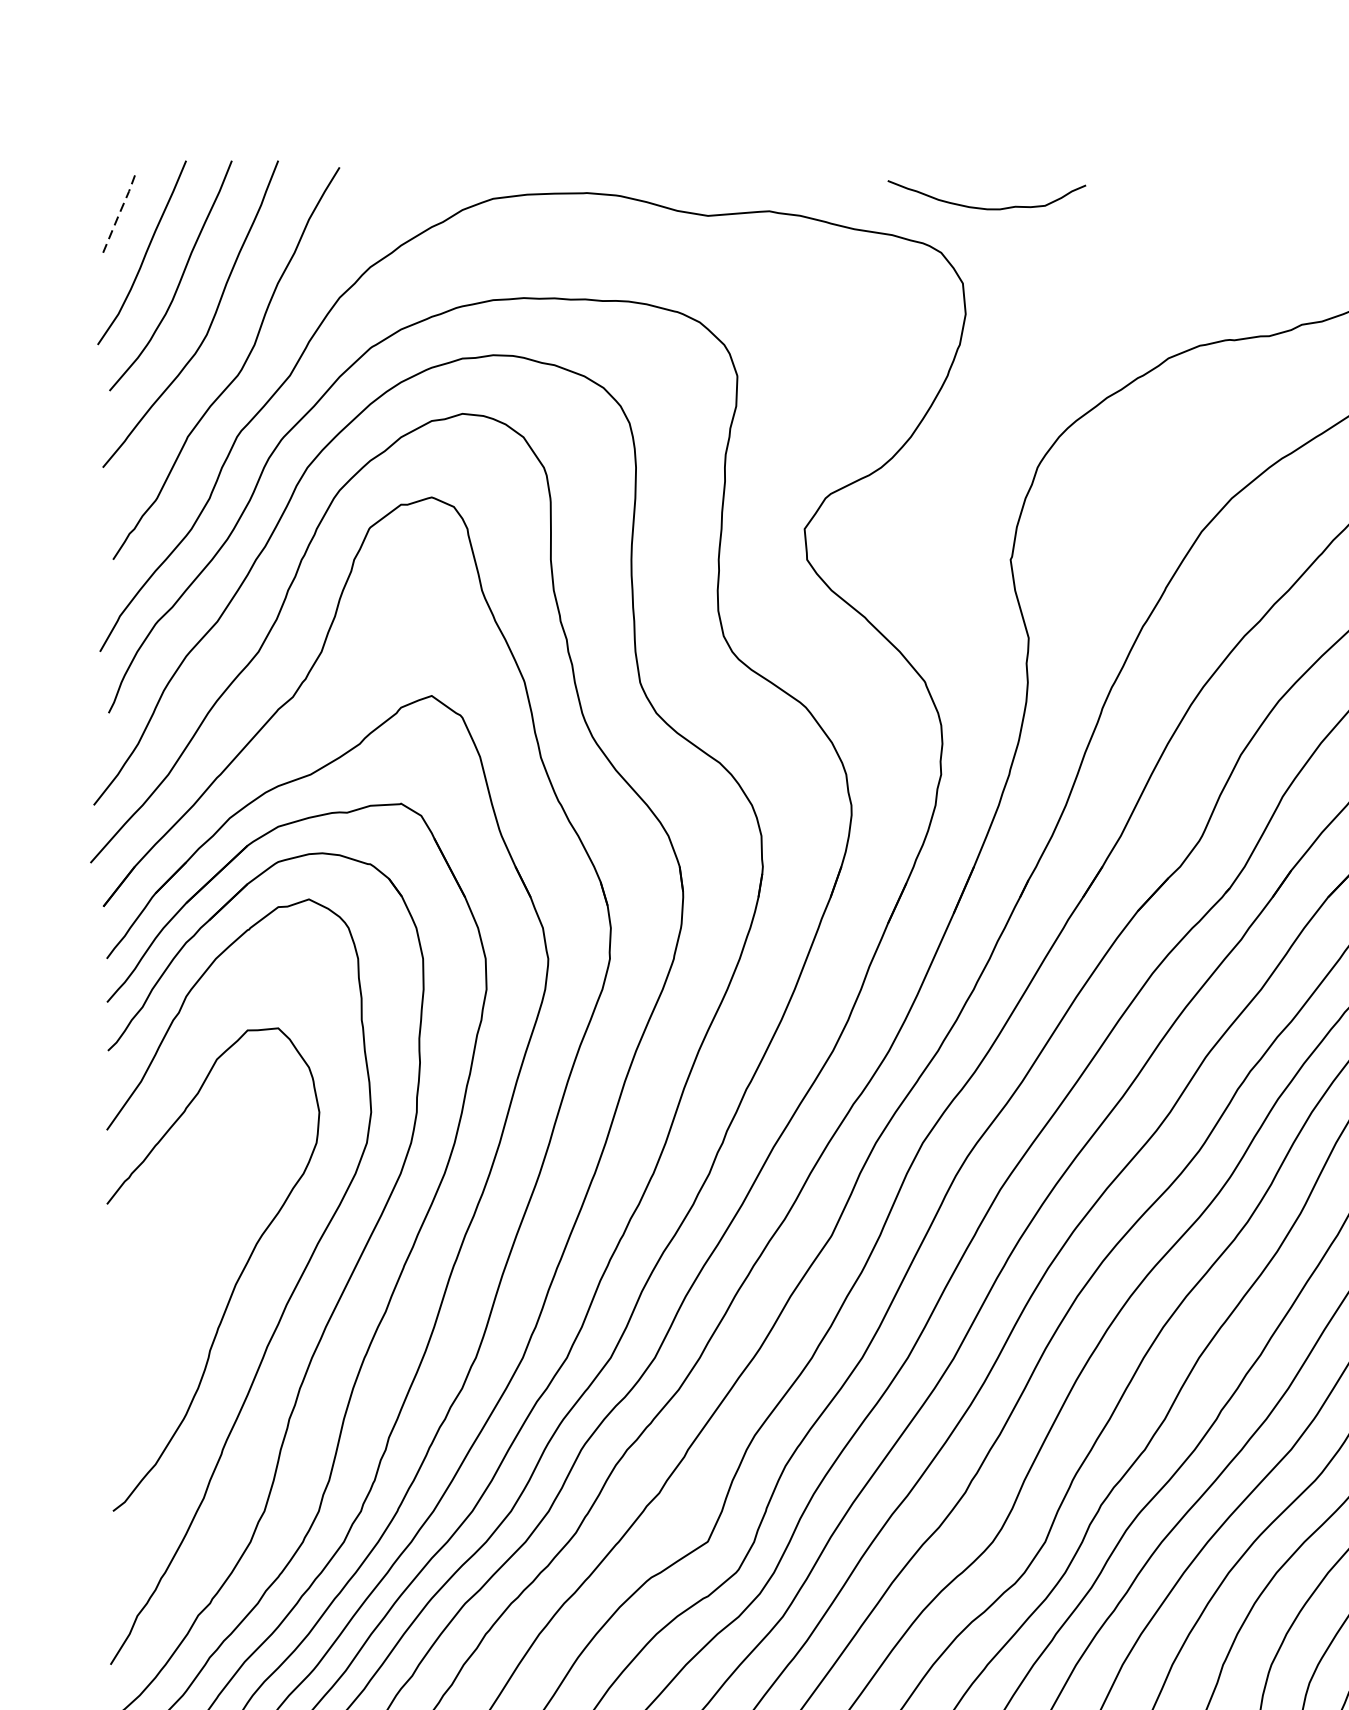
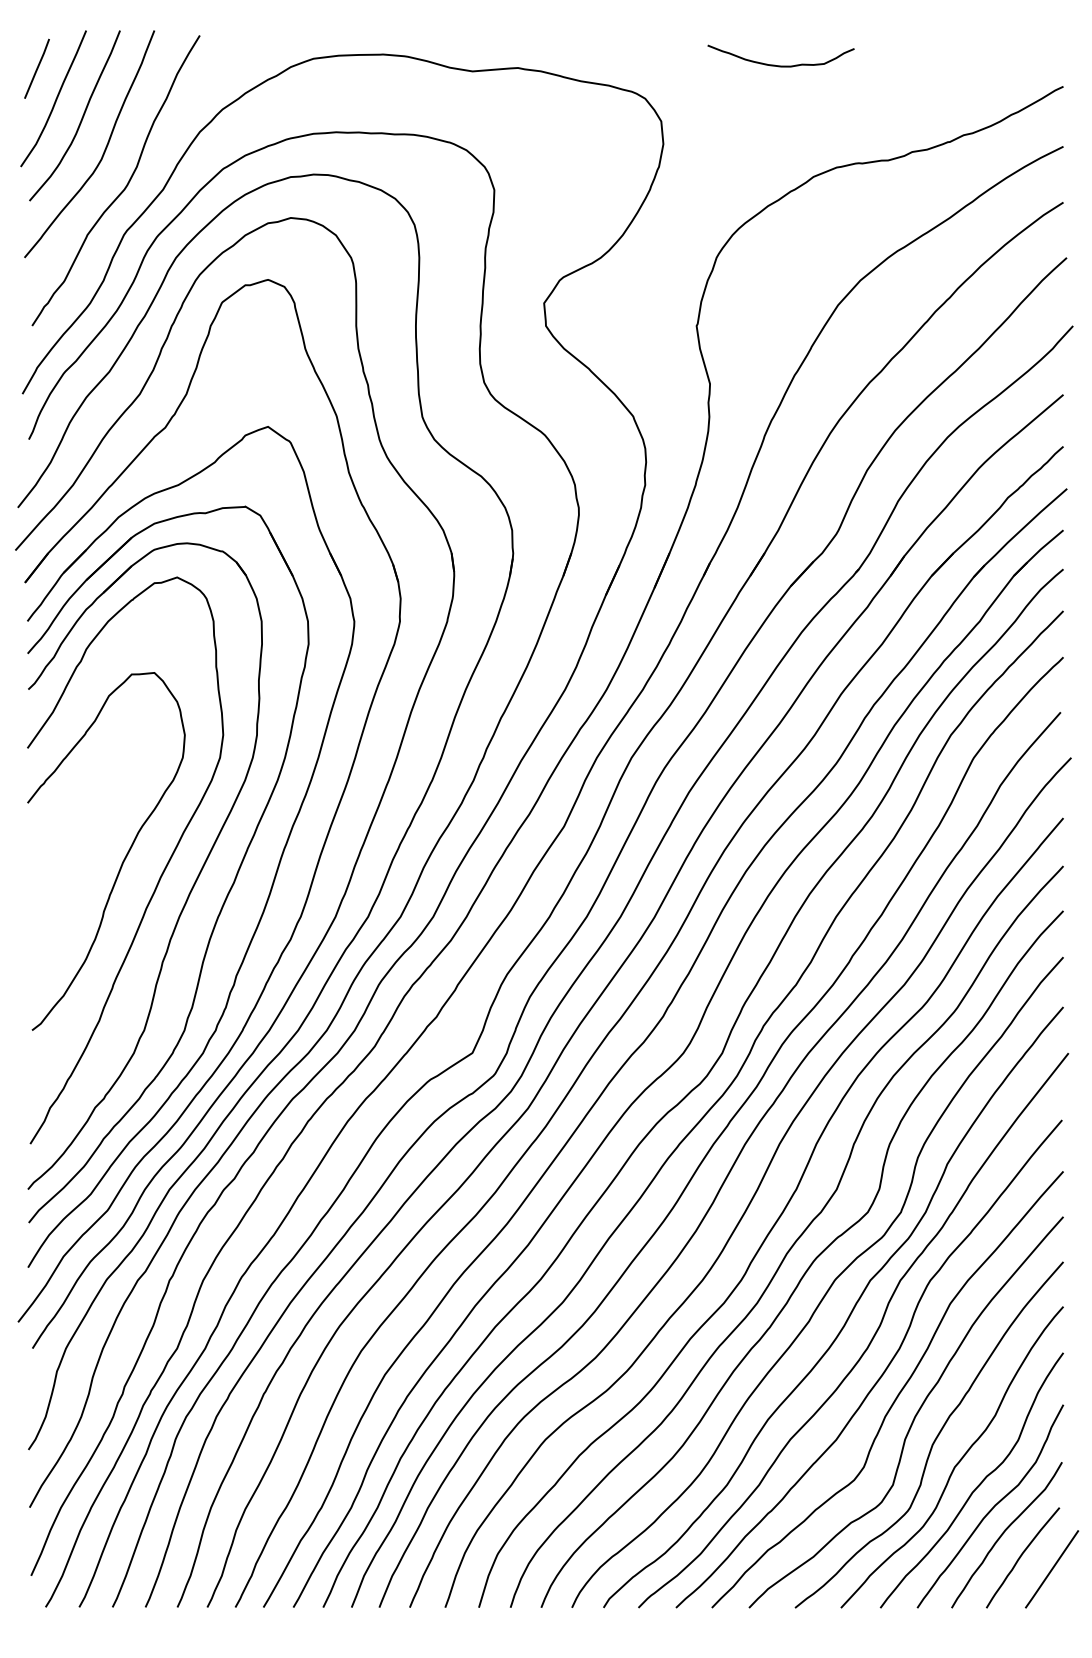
curve: (986, 207) -> (780, 65), moved
line: (120, 211) -> (37, 68), dashed -> solid

